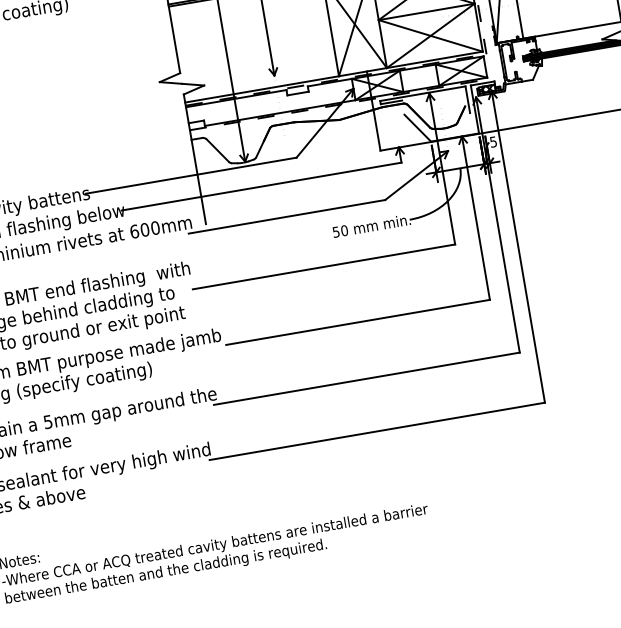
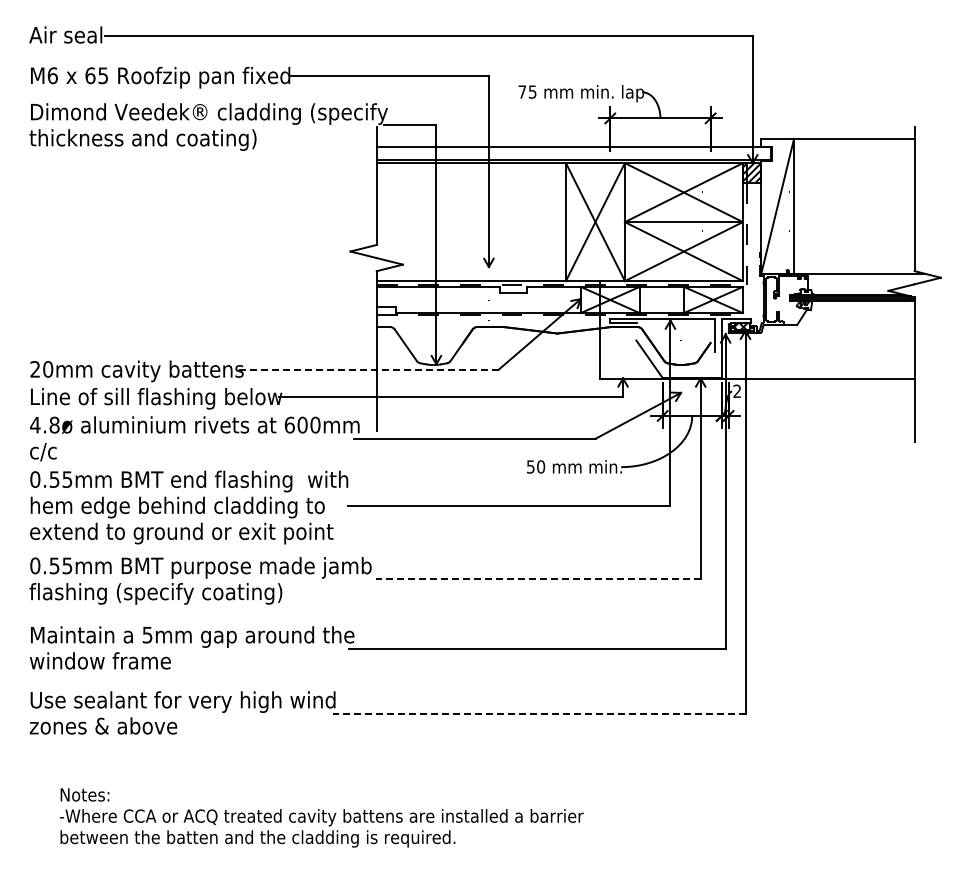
text: (492, 142) -> (736, 391), 5 -> 2
line: (190, 175) -> (368, 369), solid -> dashed
line: (357, 322) -> (537, 579), solid -> dashed
line: (376, 431) -> (538, 713), solid -> dashed

